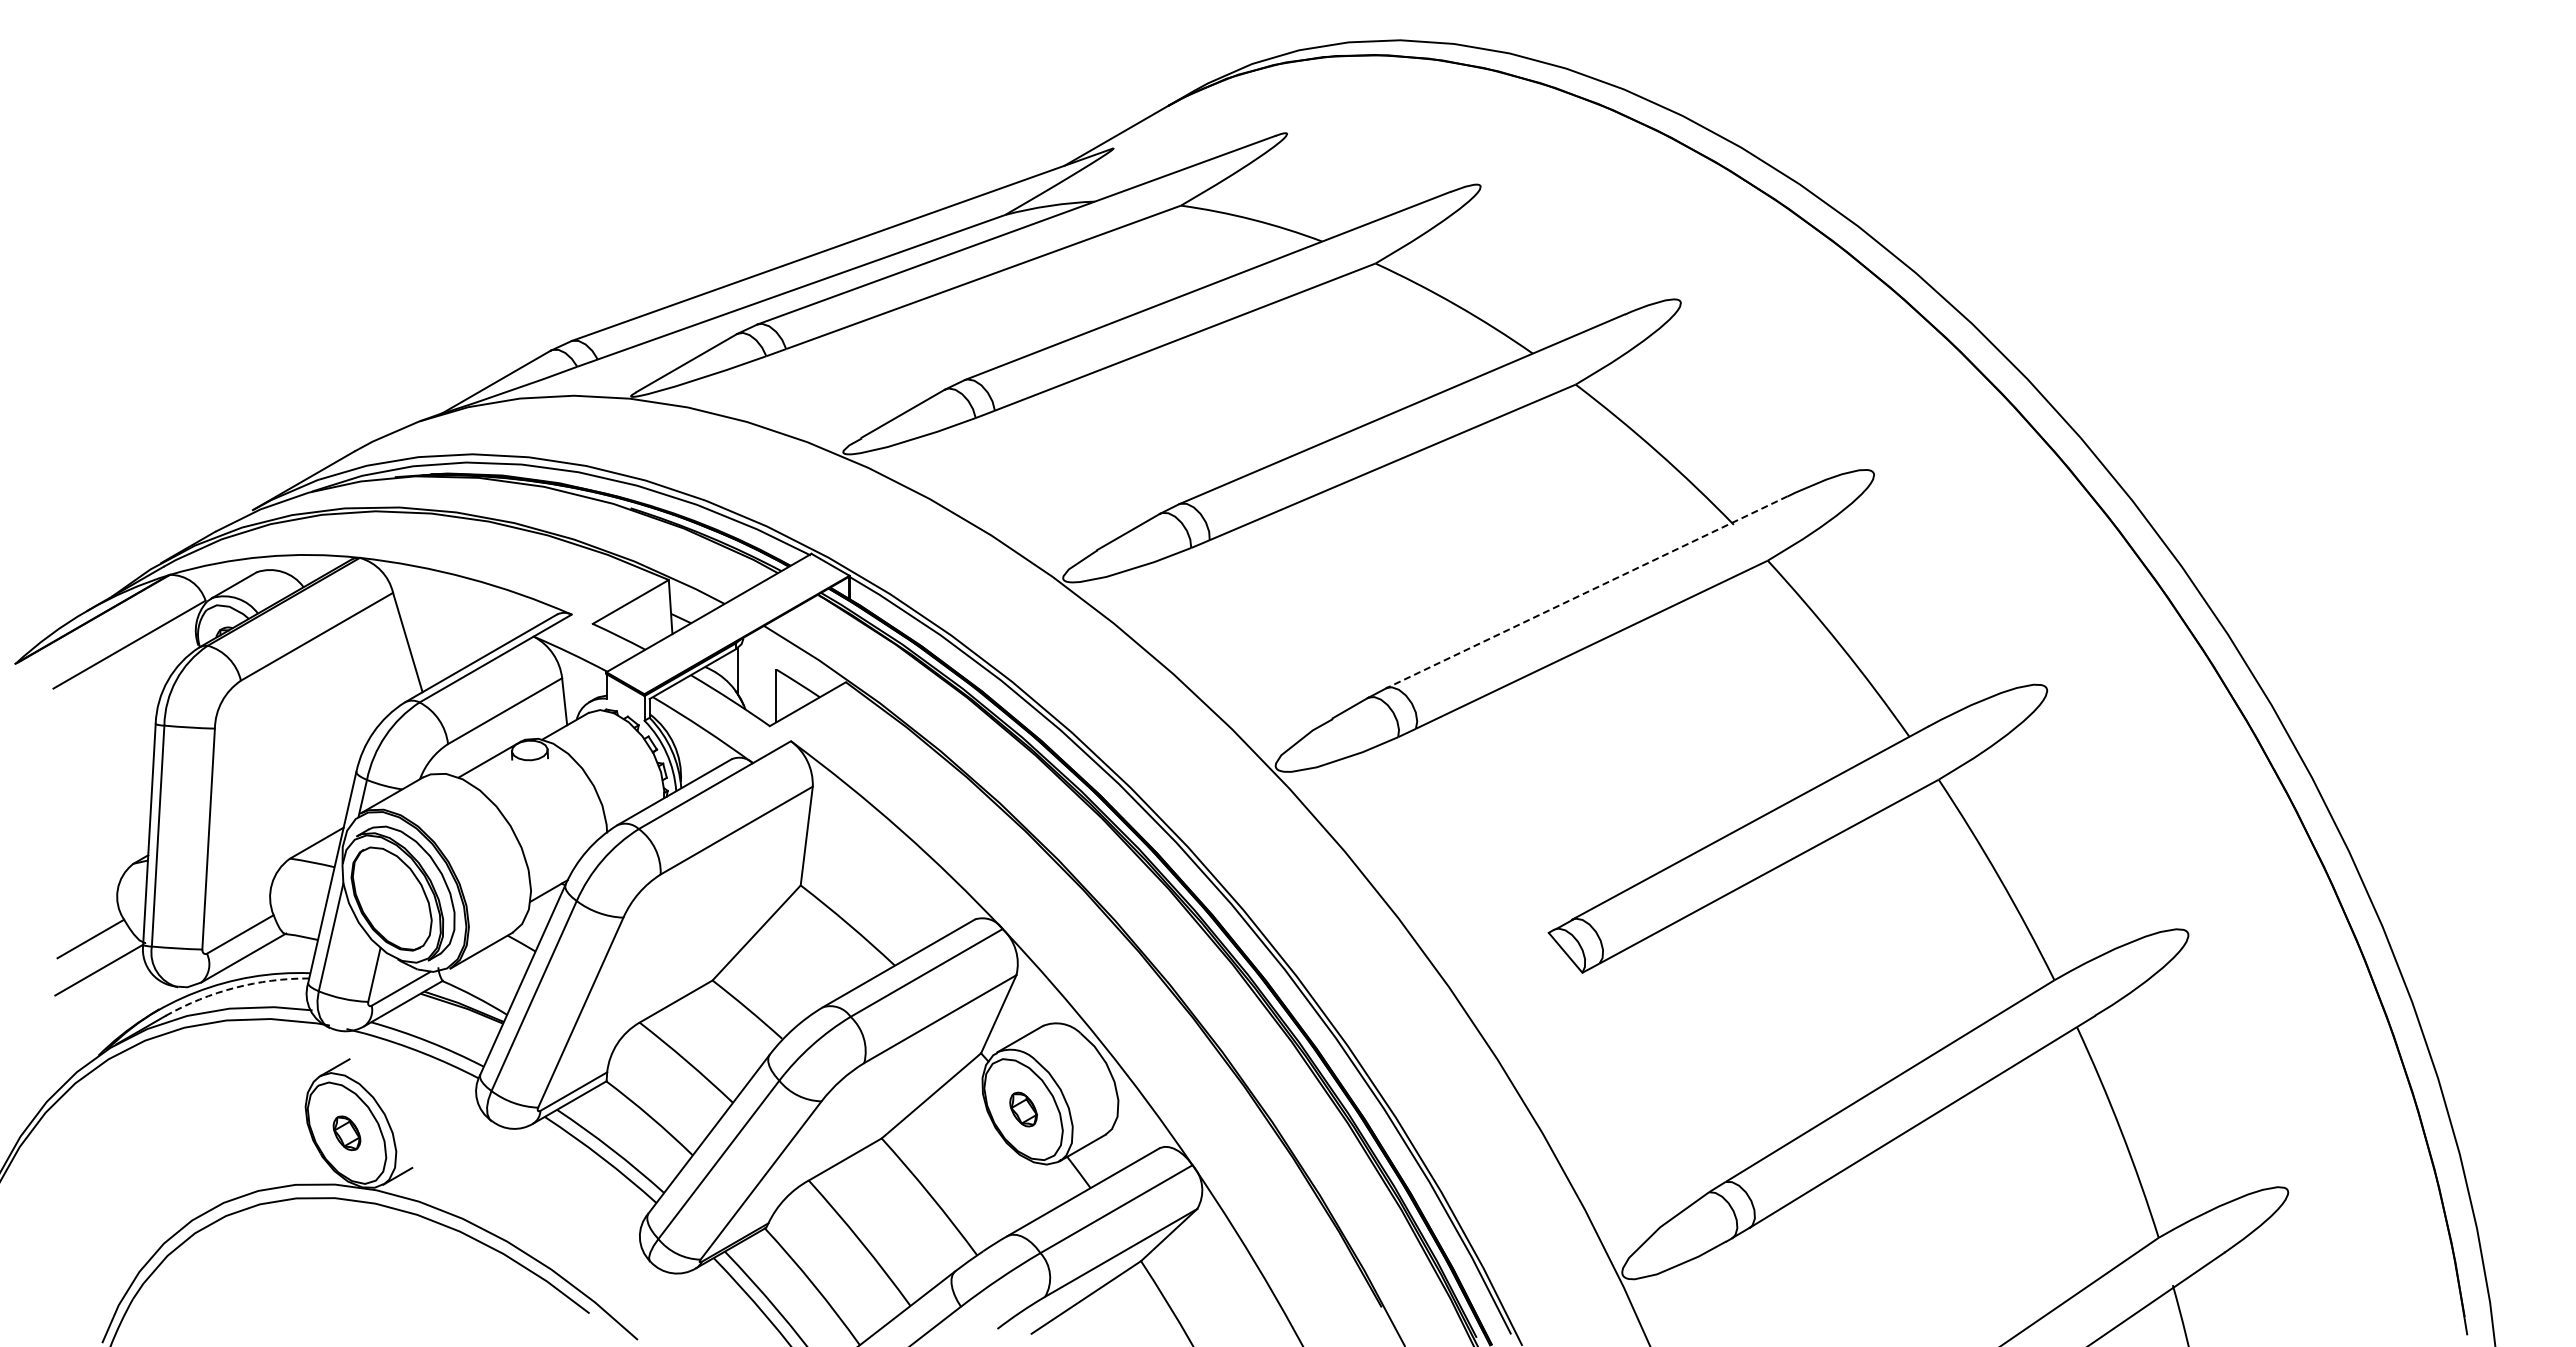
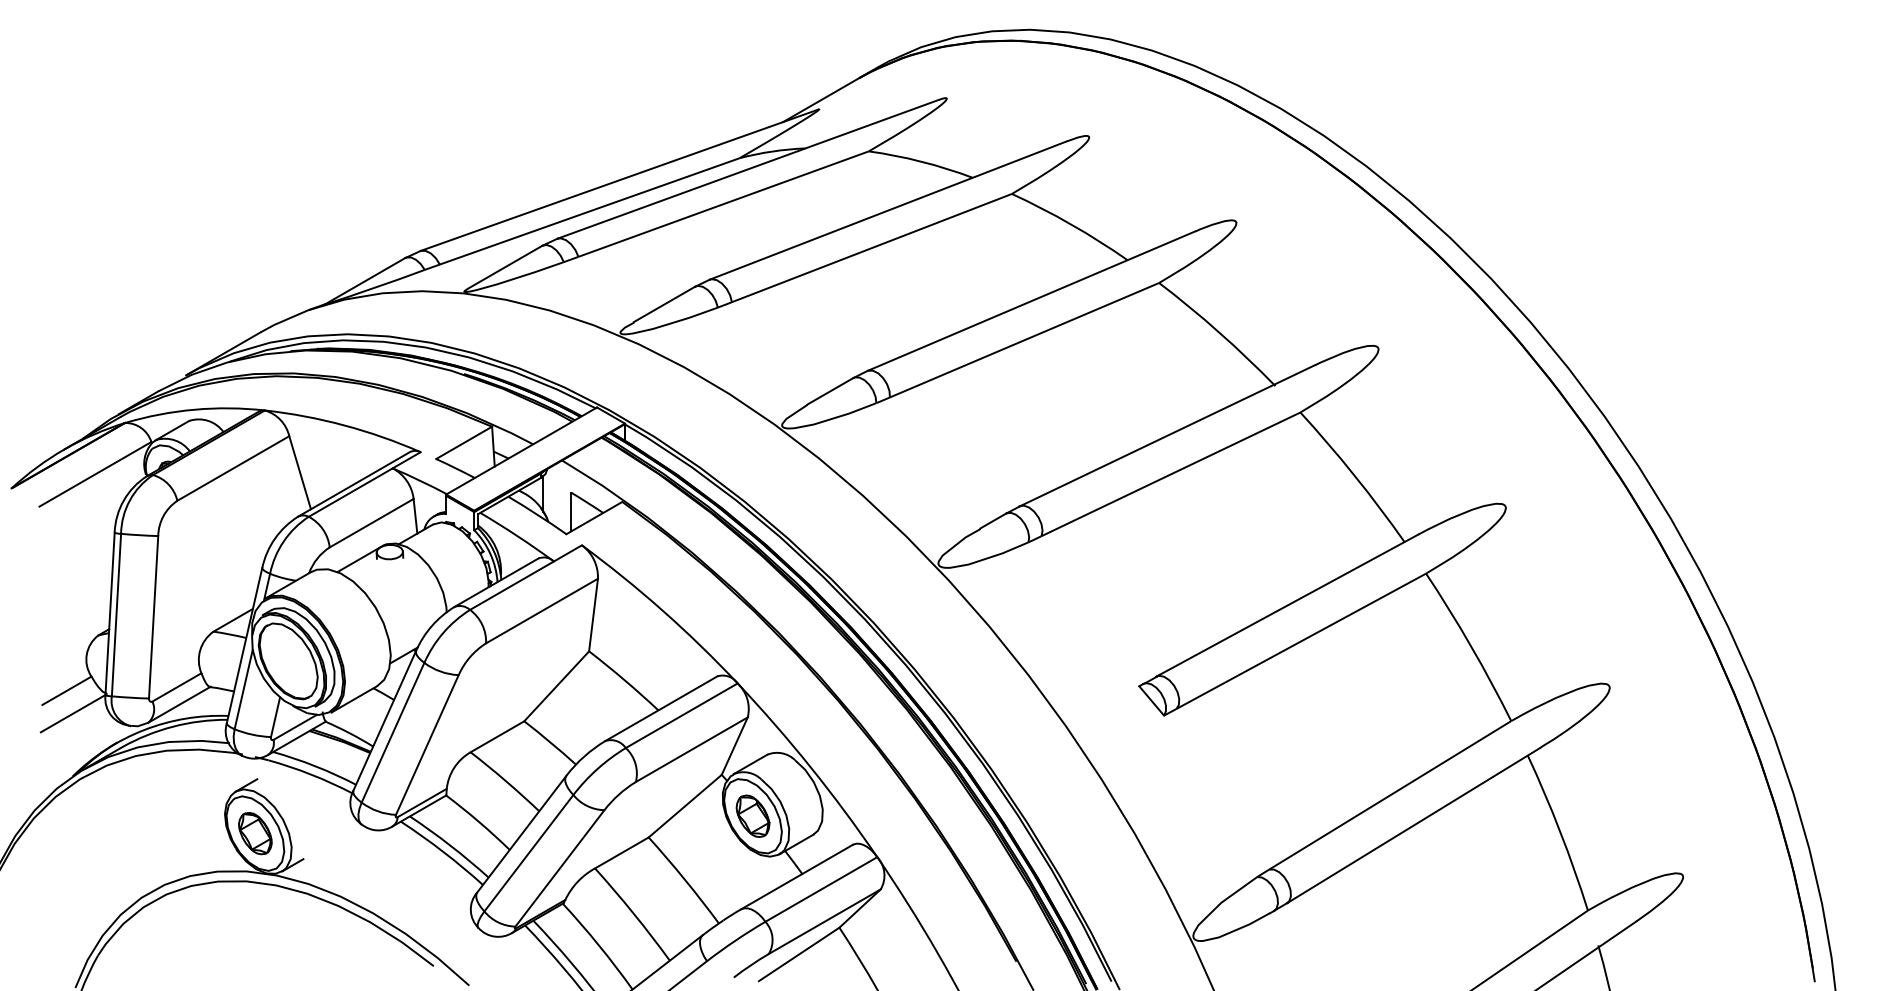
line: (1586, 592) -> (1167, 435), dashed -> solid
arc: (235, 987) -> (173, 726), dashed -> solid
part: (1023, 1109) -> (752, 816), size x1.67
part: (346, 1133) -> (255, 833), size x1.67

